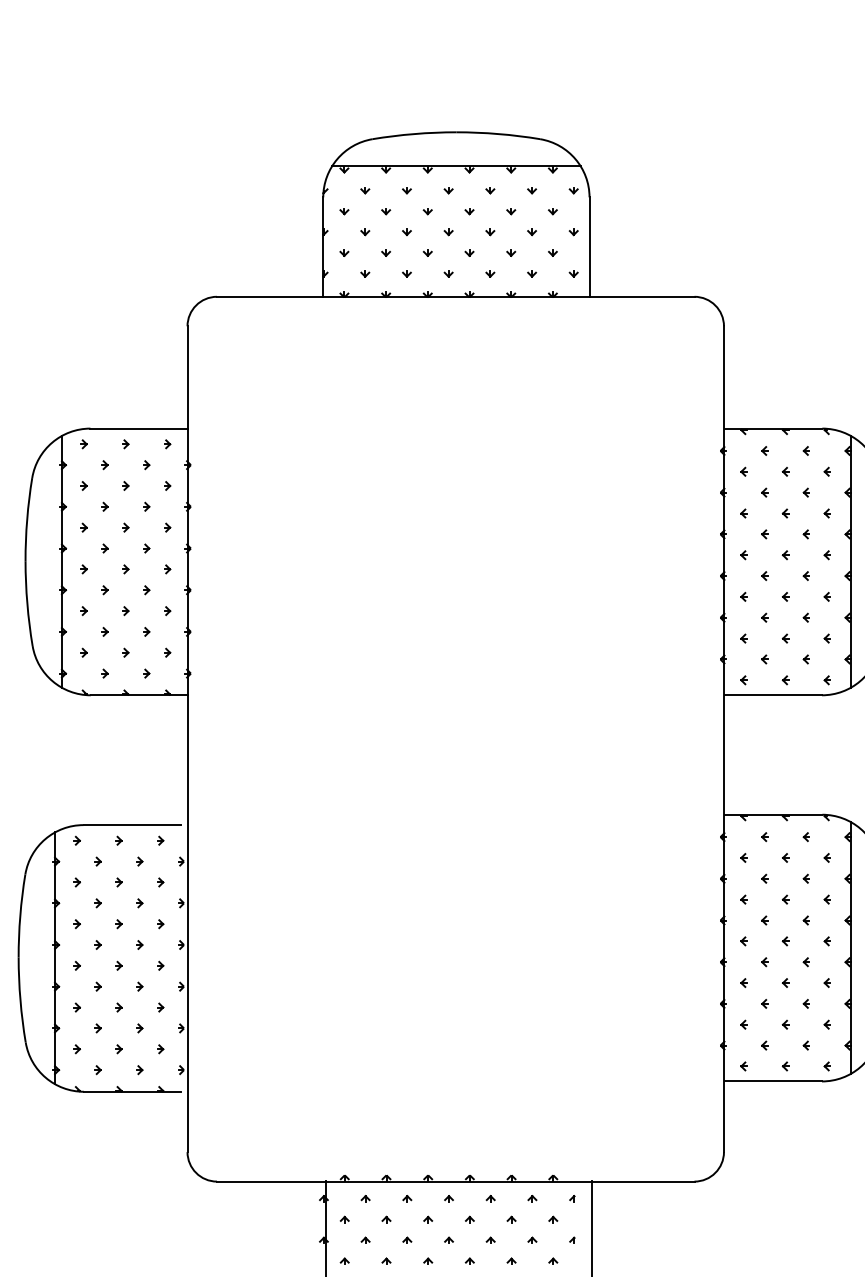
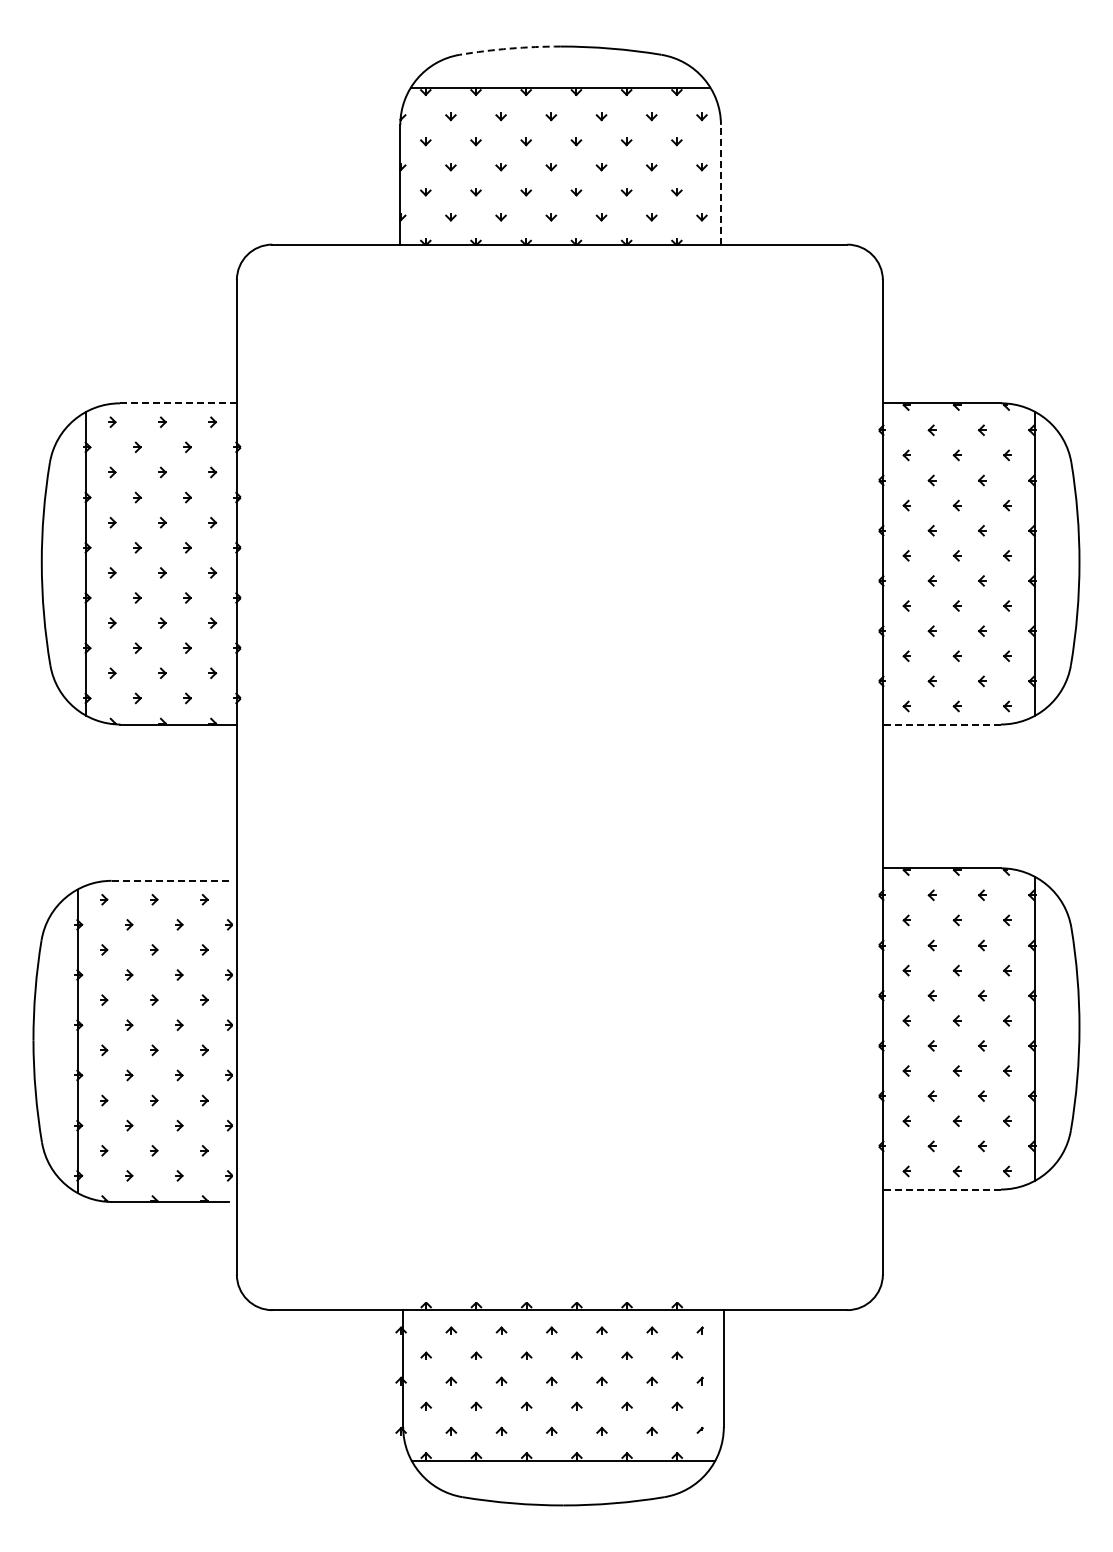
arc: (414, 133) -> (510, 48), solid -> dashed
line: (589, 246) -> (720, 184), solid -> dashed
line: (139, 428) -> (178, 403), solid -> dashed
line: (774, 695) -> (943, 724), solid -> dashed
line: (132, 824) -> (170, 880), solid -> dashed
line: (774, 1081) -> (943, 1189), solid -> dashed

